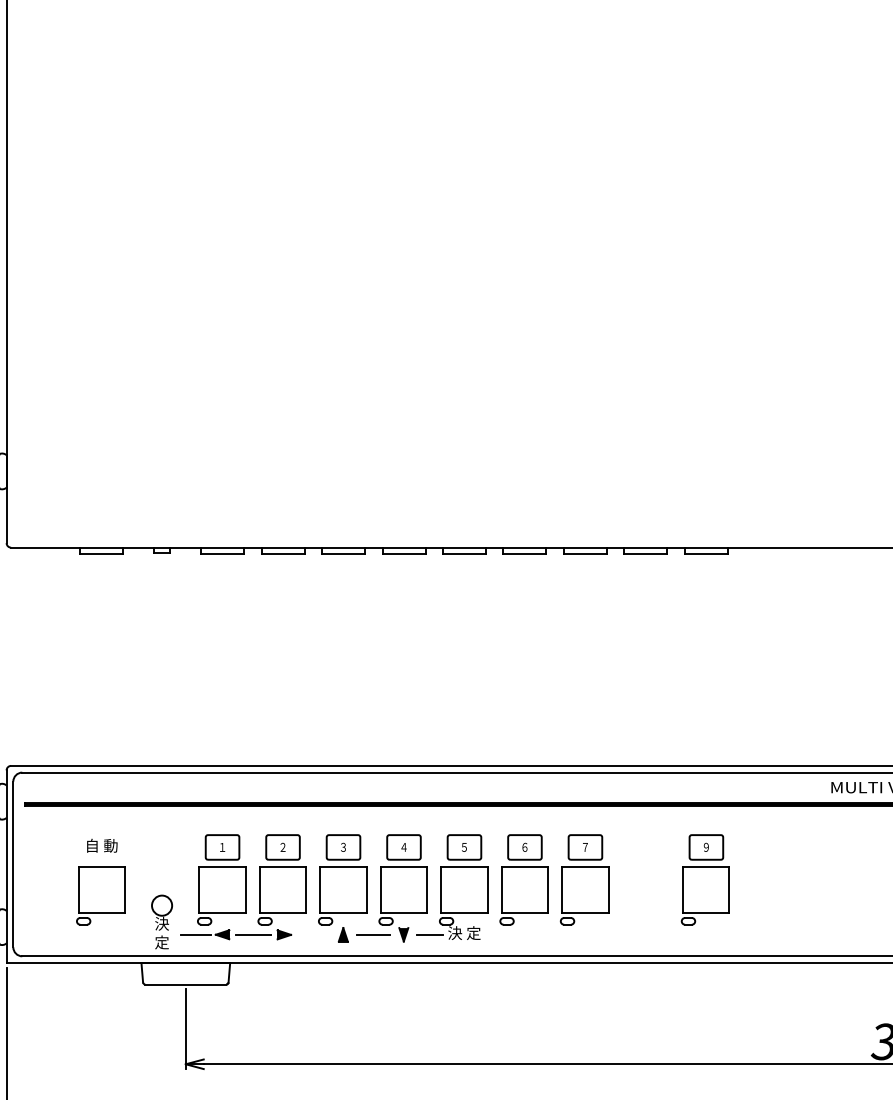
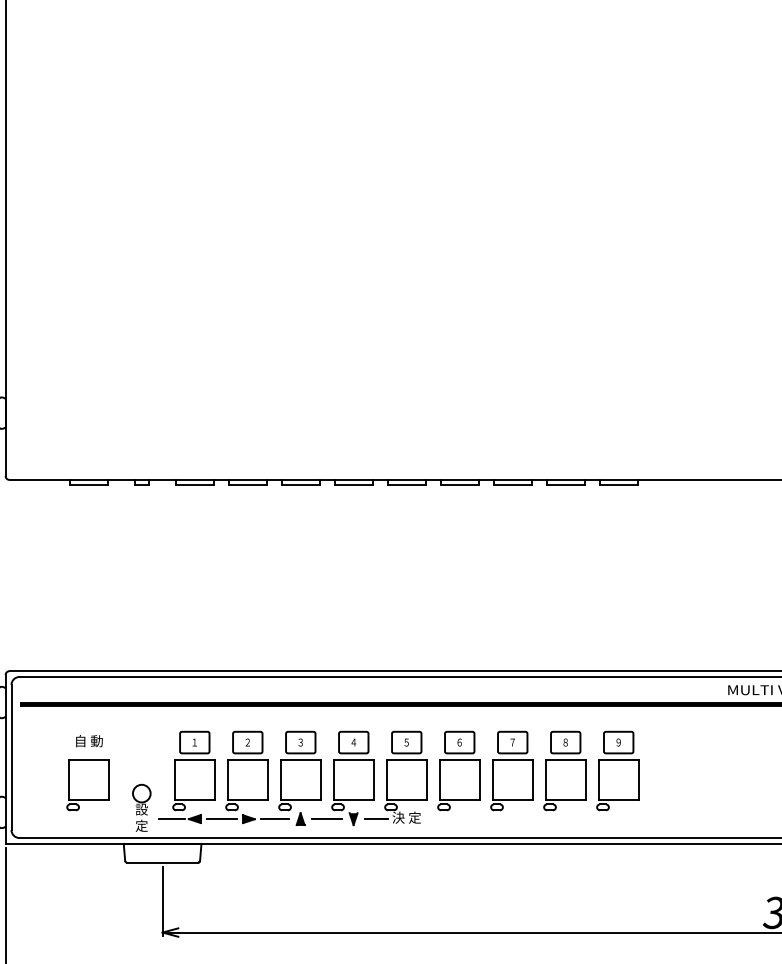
part: (644, 879) -> (564, 770), added
text: (161, 923) -> (141, 809), 決 定 -> 設 定
line: (313, 935) -> (274, 819), added

